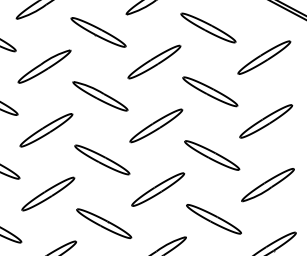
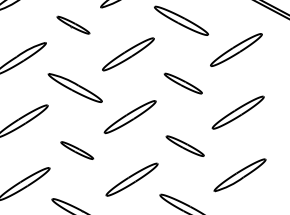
part: (98, 32) -> (73, 25), size x0.6
part: (210, 91) -> (183, 83), size x0.7
part: (212, 155) -> (185, 146), size x0.7
part: (102, 159) -> (77, 150), size x0.6

